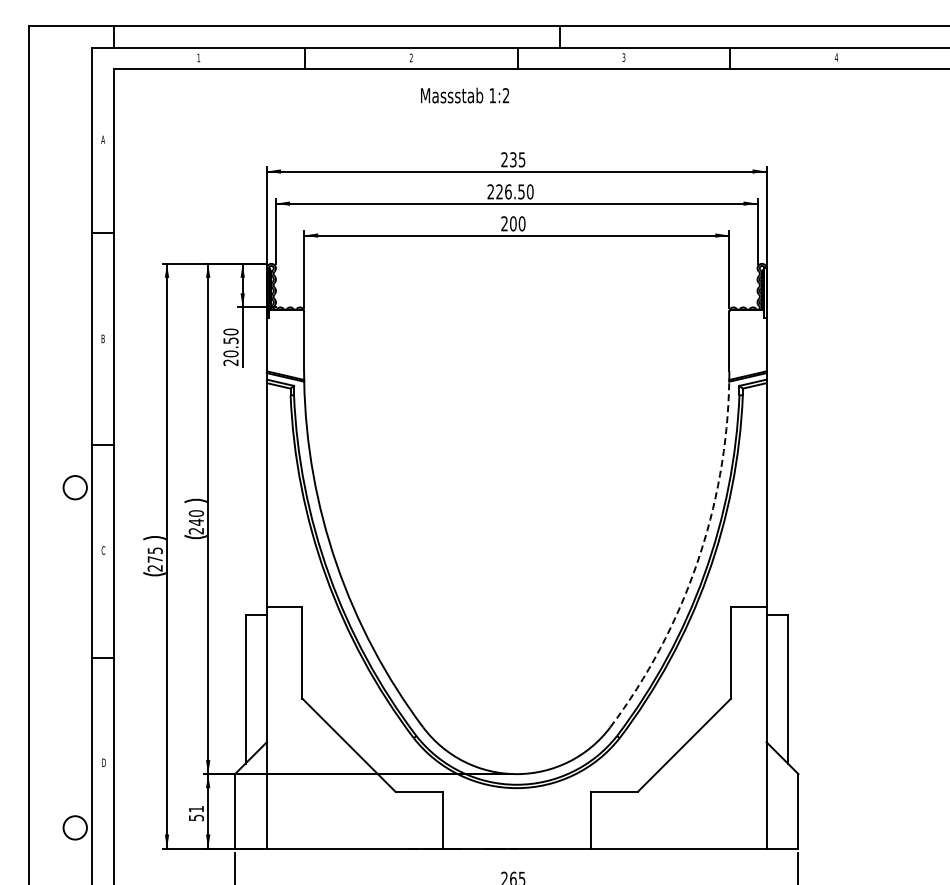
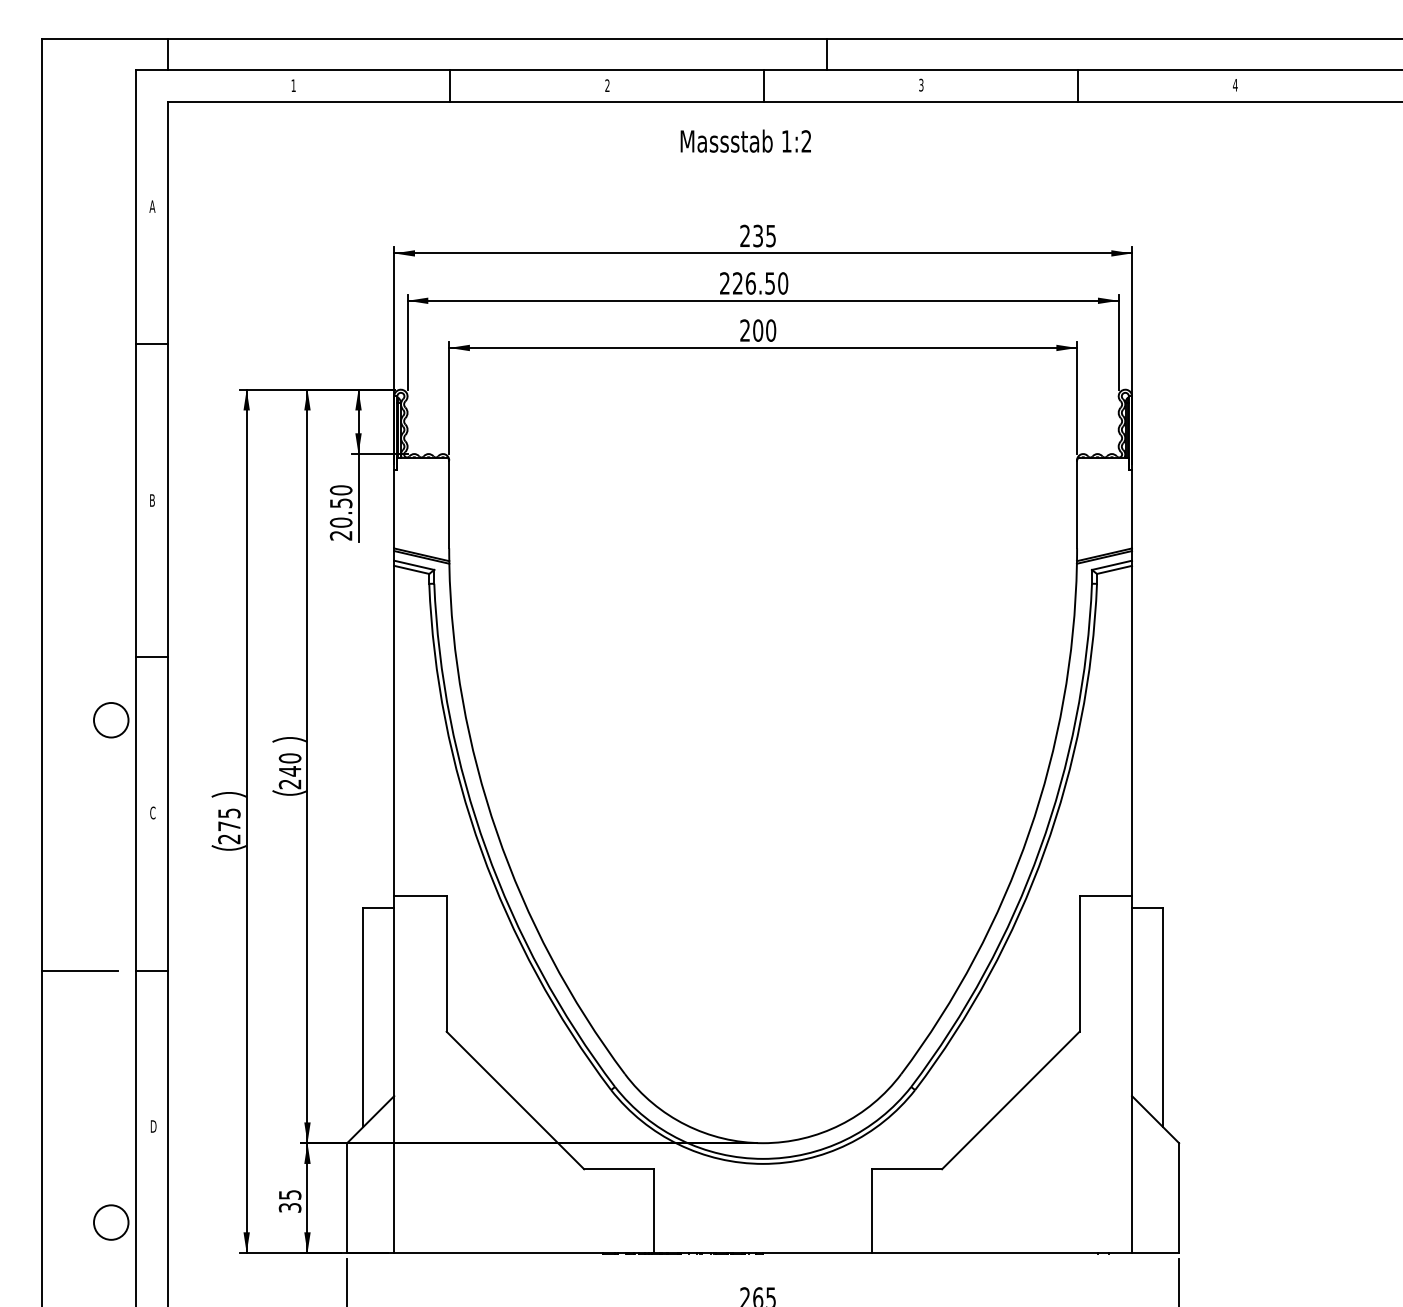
text: (465, 95) -> (746, 141), moved
arc: (696, 563) -> (1028, 832), dashed -> solid
line: (53, 657) -> (79, 970), added
text: (196, 813) -> (290, 1201), 51 -> 35

